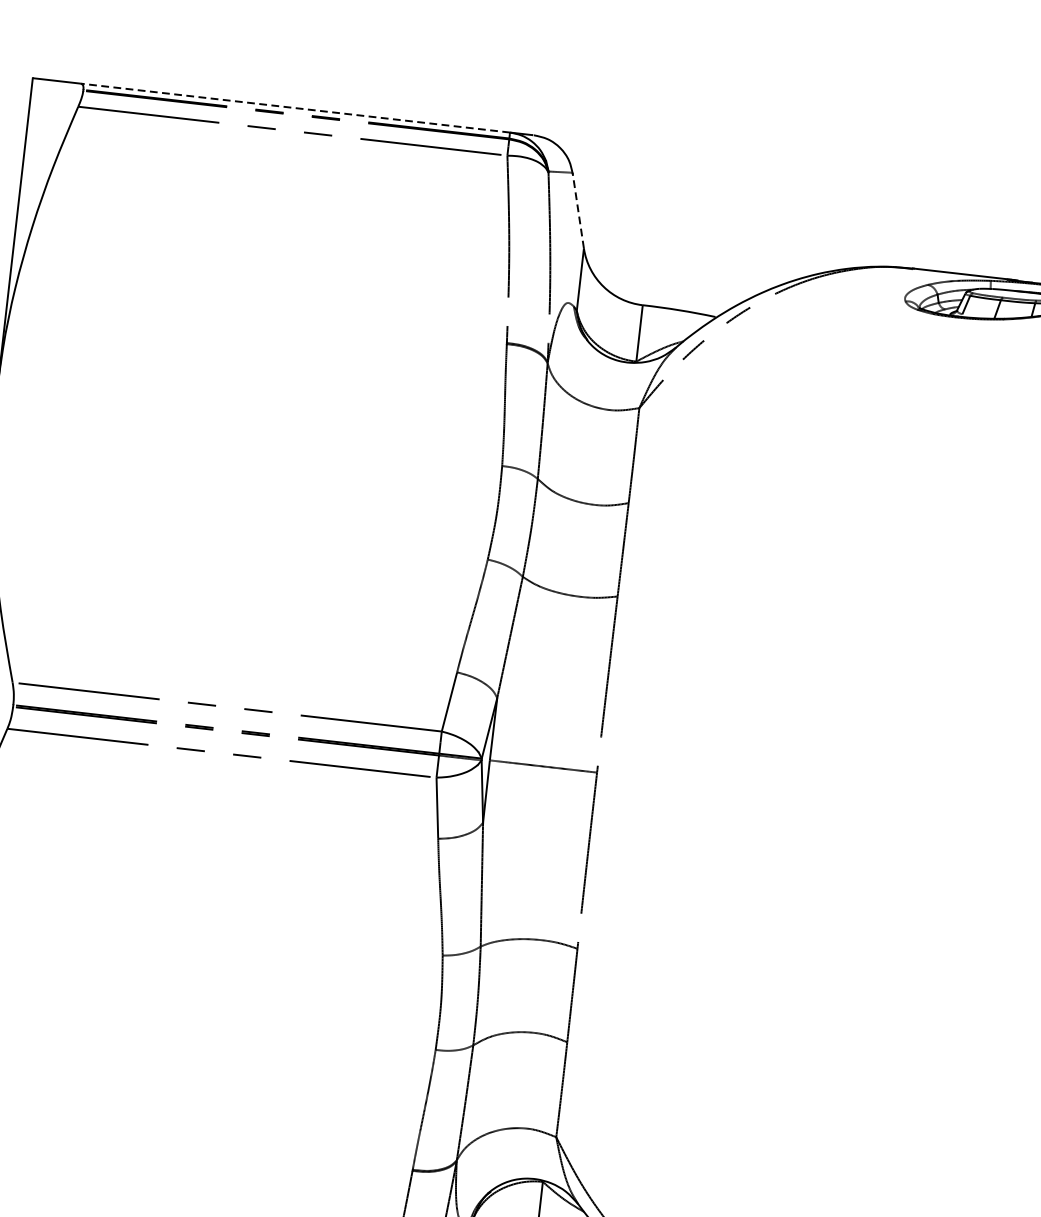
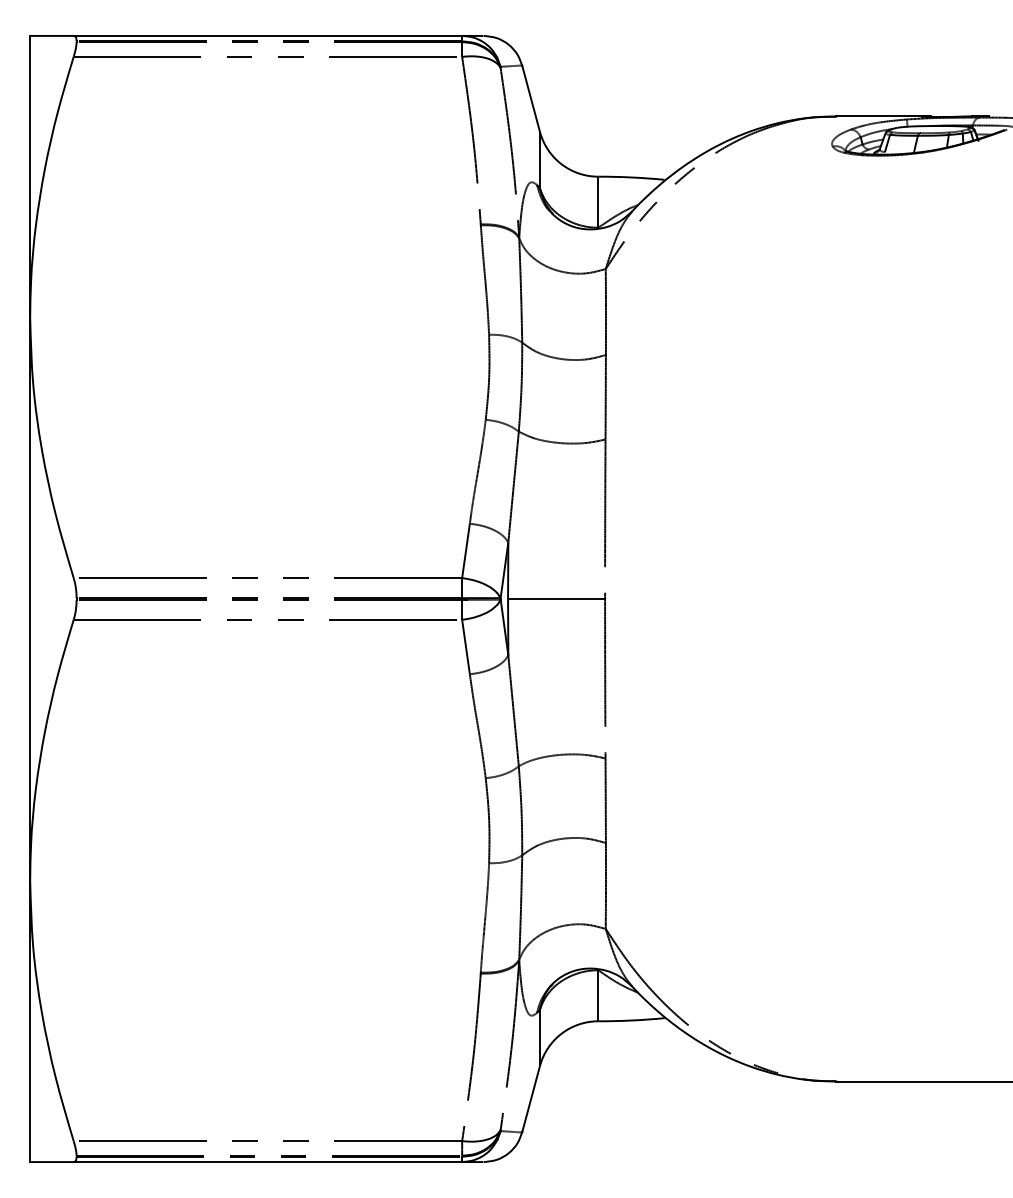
line: (295, 107) -> (267, 35), dashed -> solid
line: (577, 210) -> (530, 98), dashed -> solid

